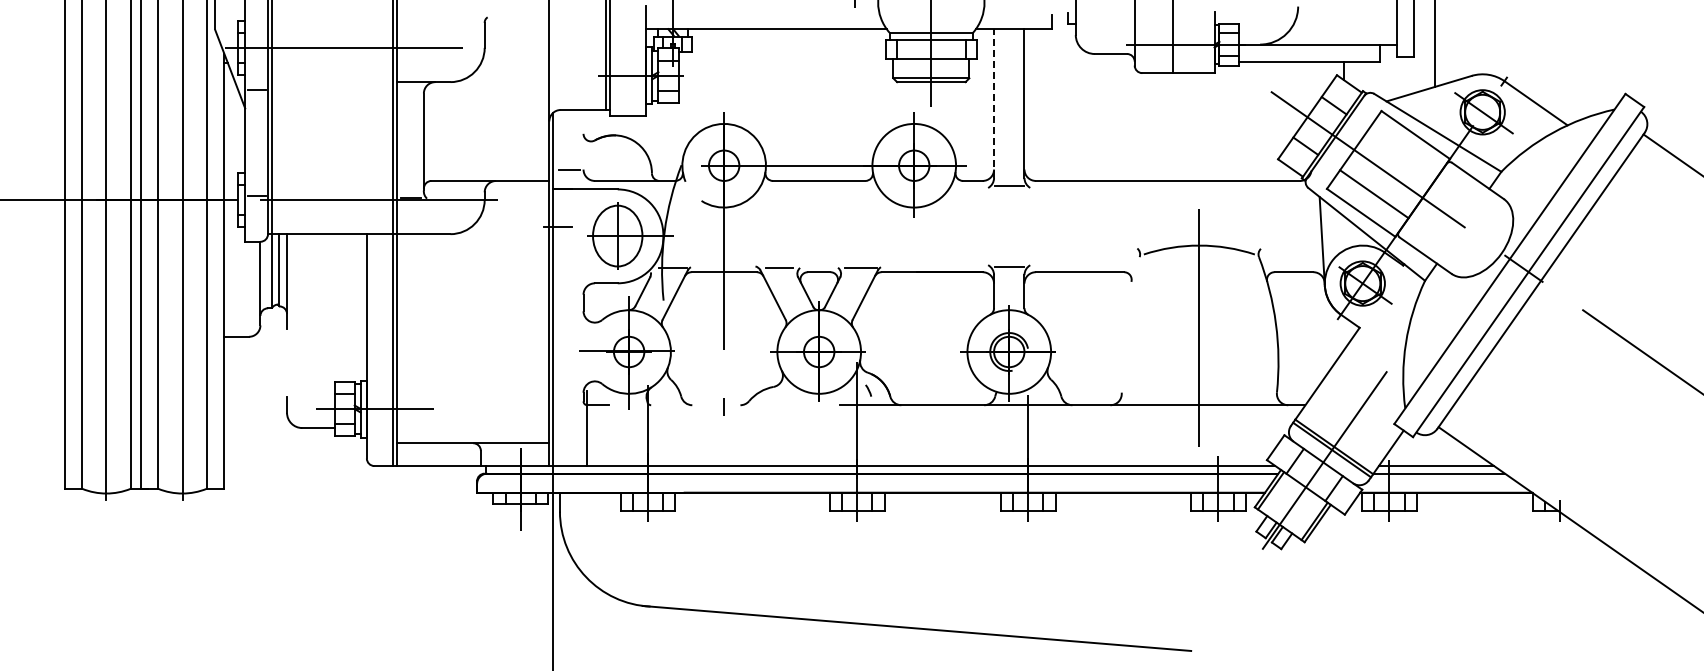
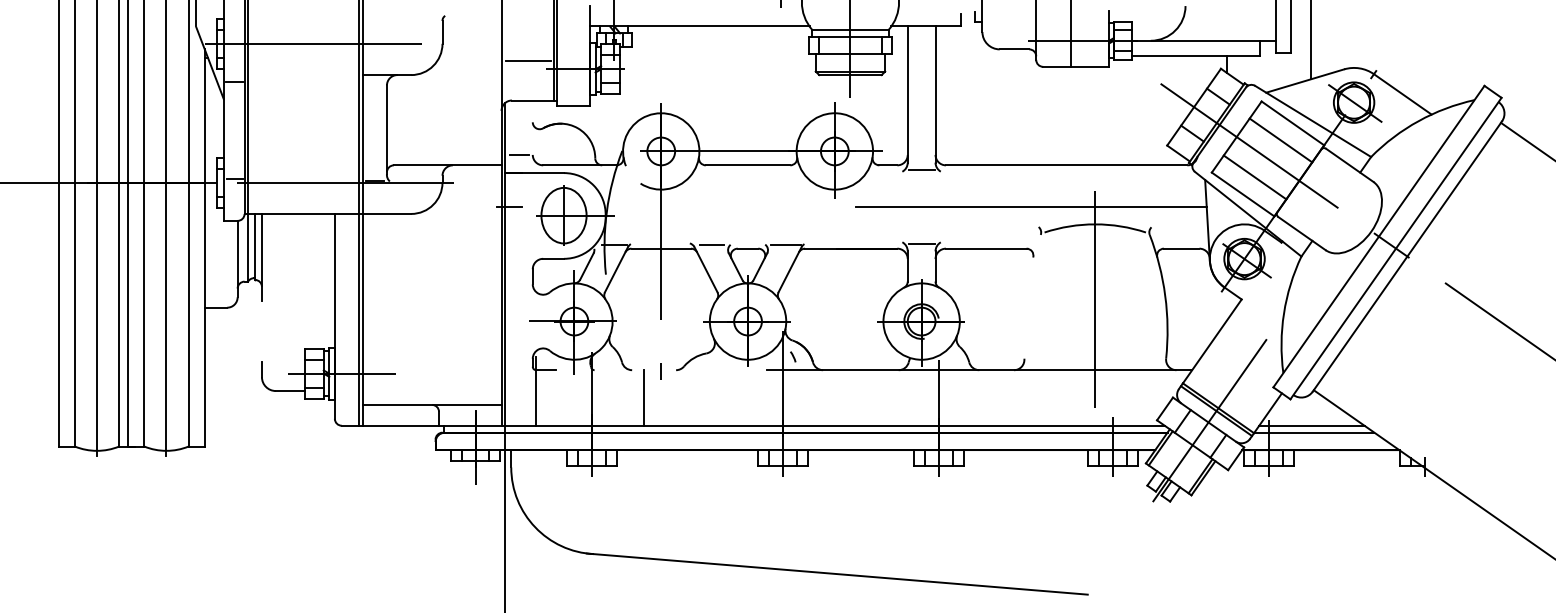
line: (578, 66) -> (528, 60), added
line: (994, 103) -> (908, 94), dashed -> solid
line: (1402, 153) -> (1280, 140), added
line: (1129, 226) -> (1031, 206), added
line: (705, 435) -> (644, 397), added

